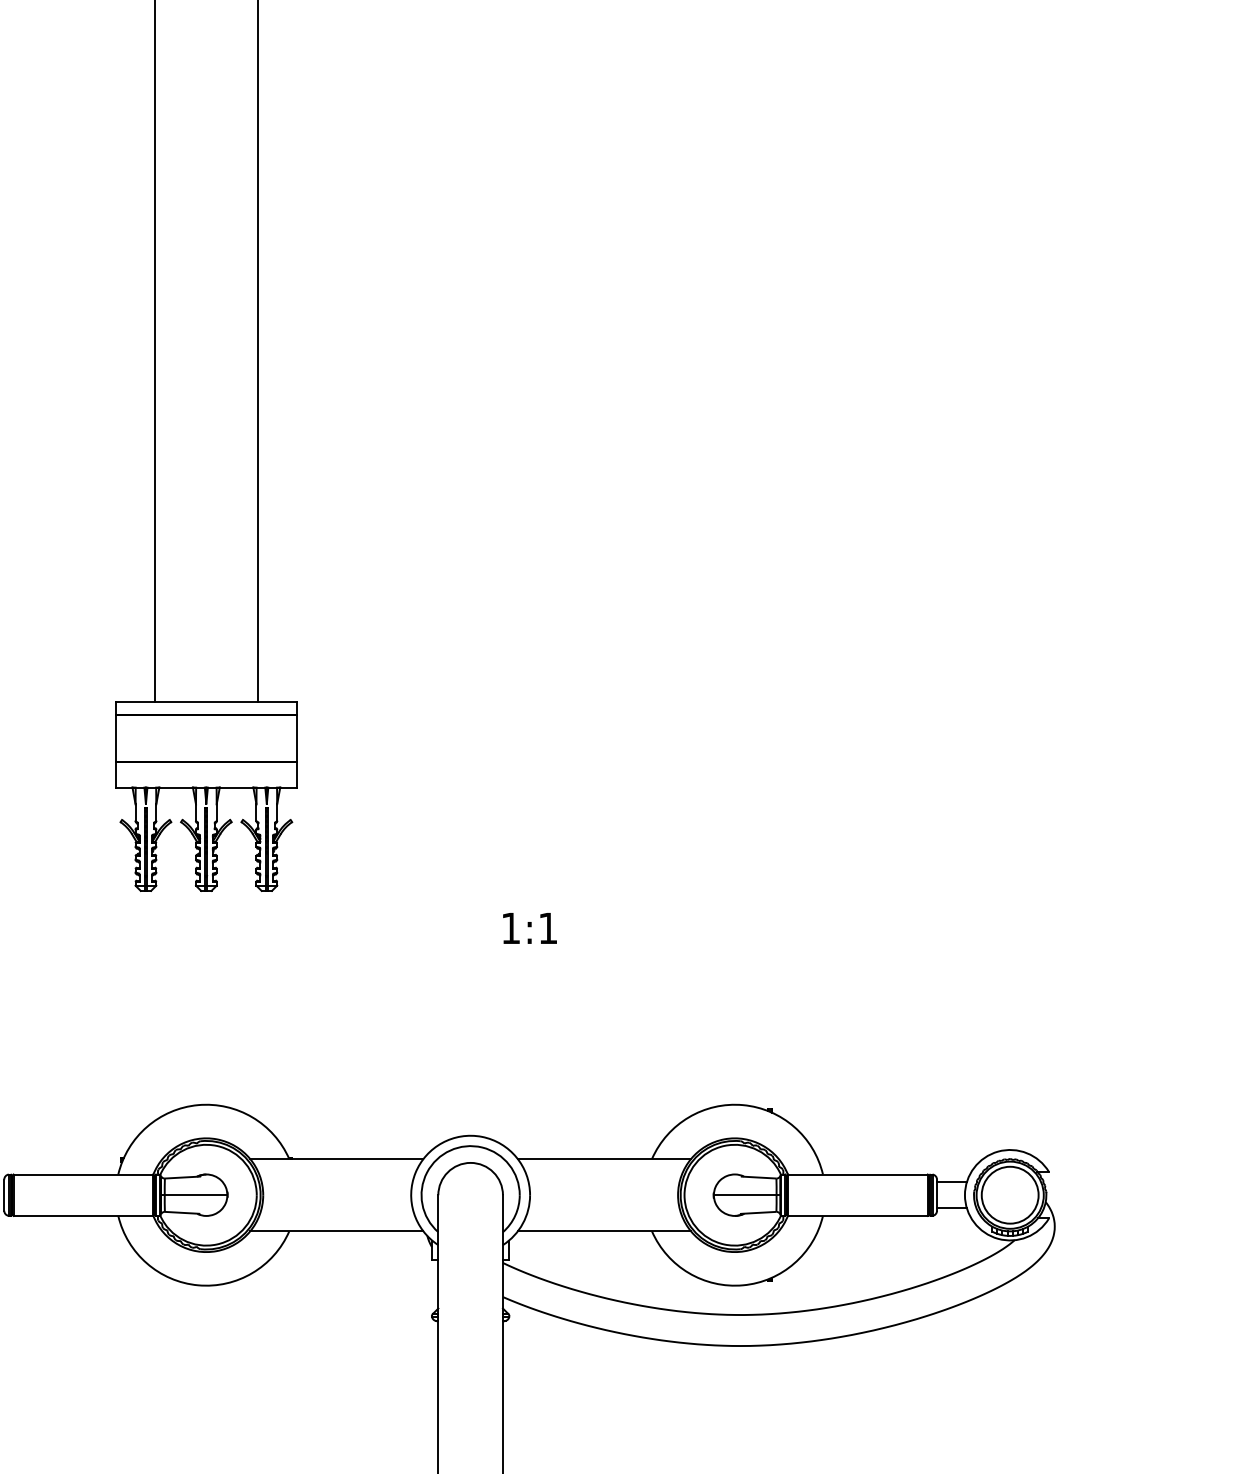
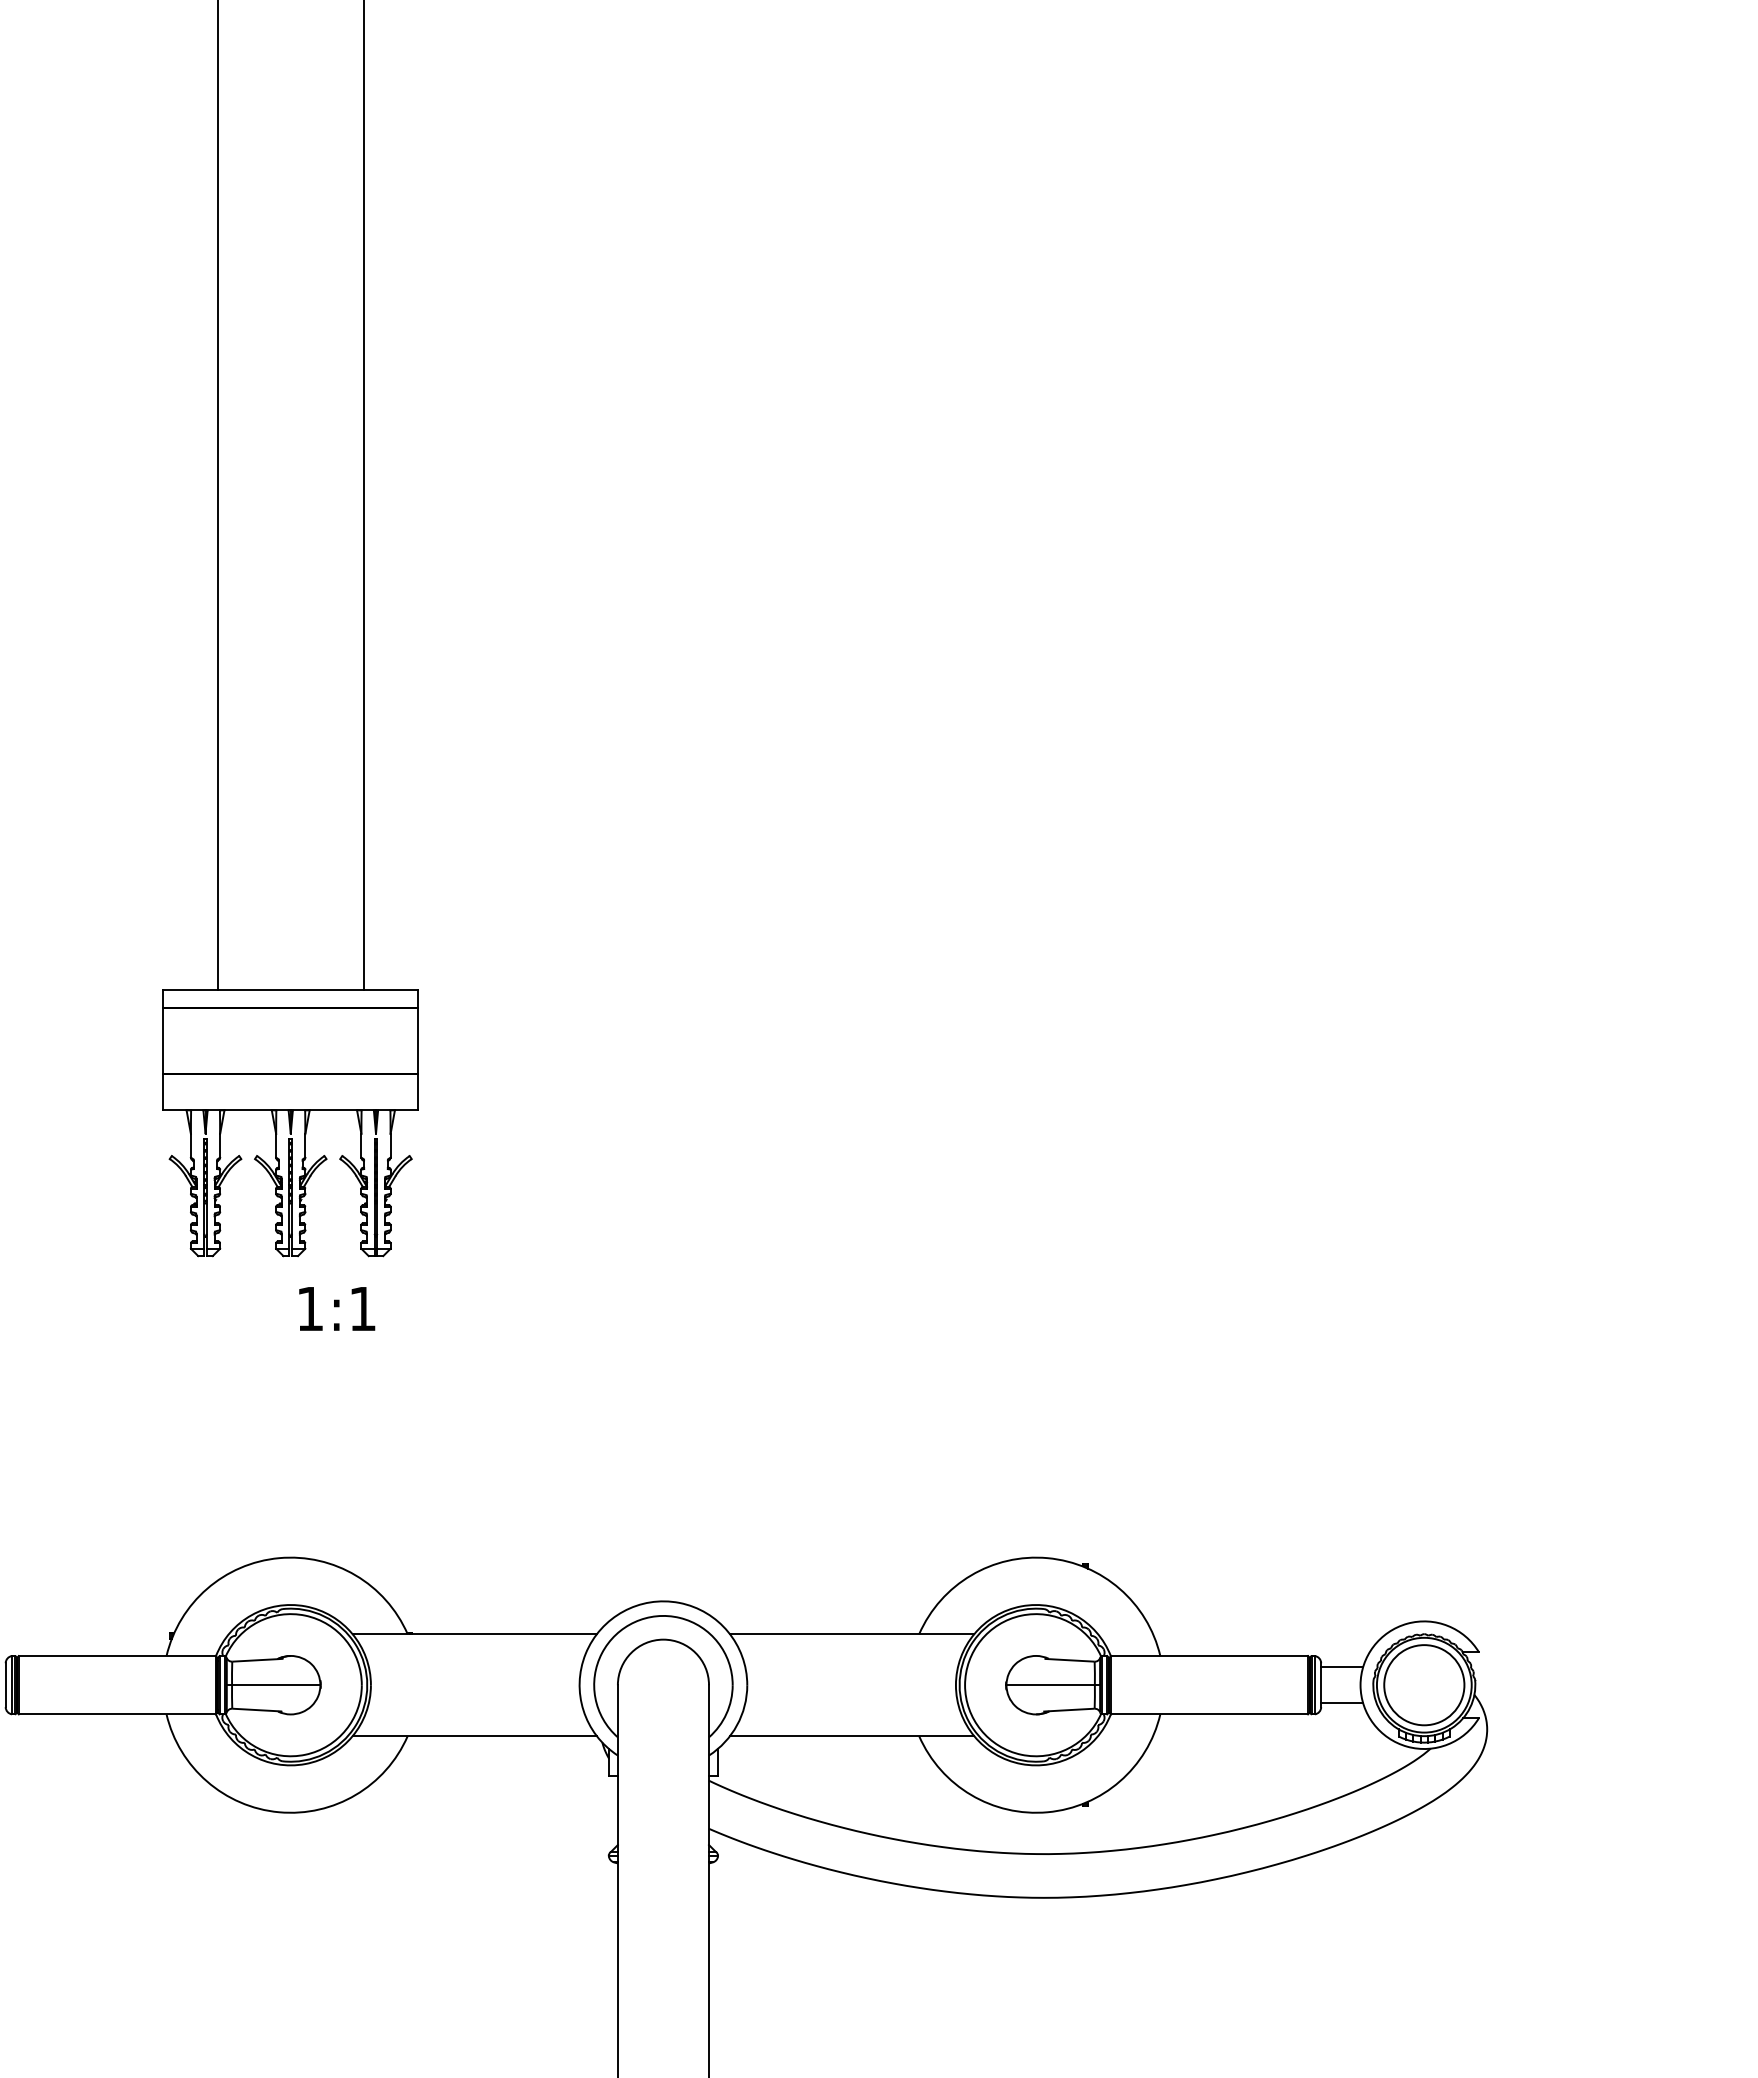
text: (530, 928) -> (337, 1308), moved

